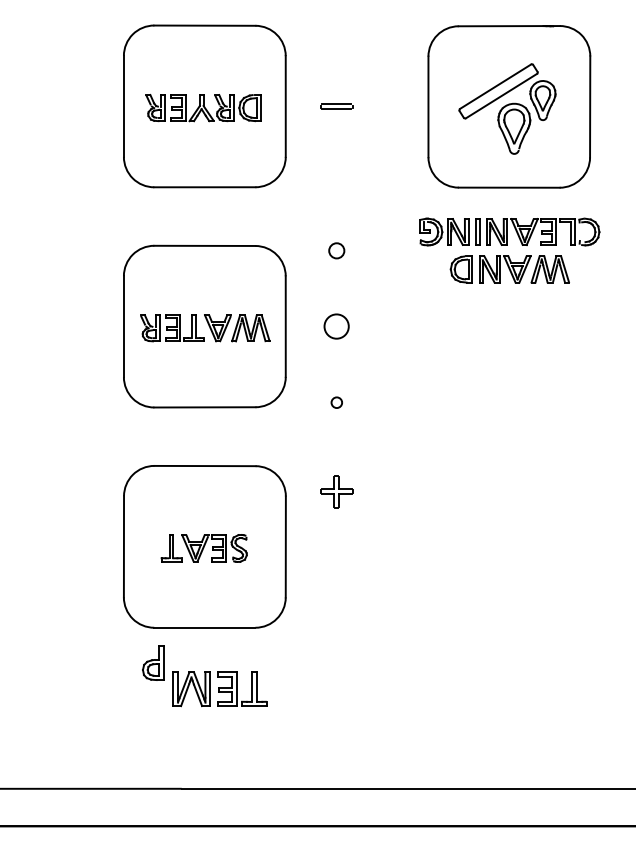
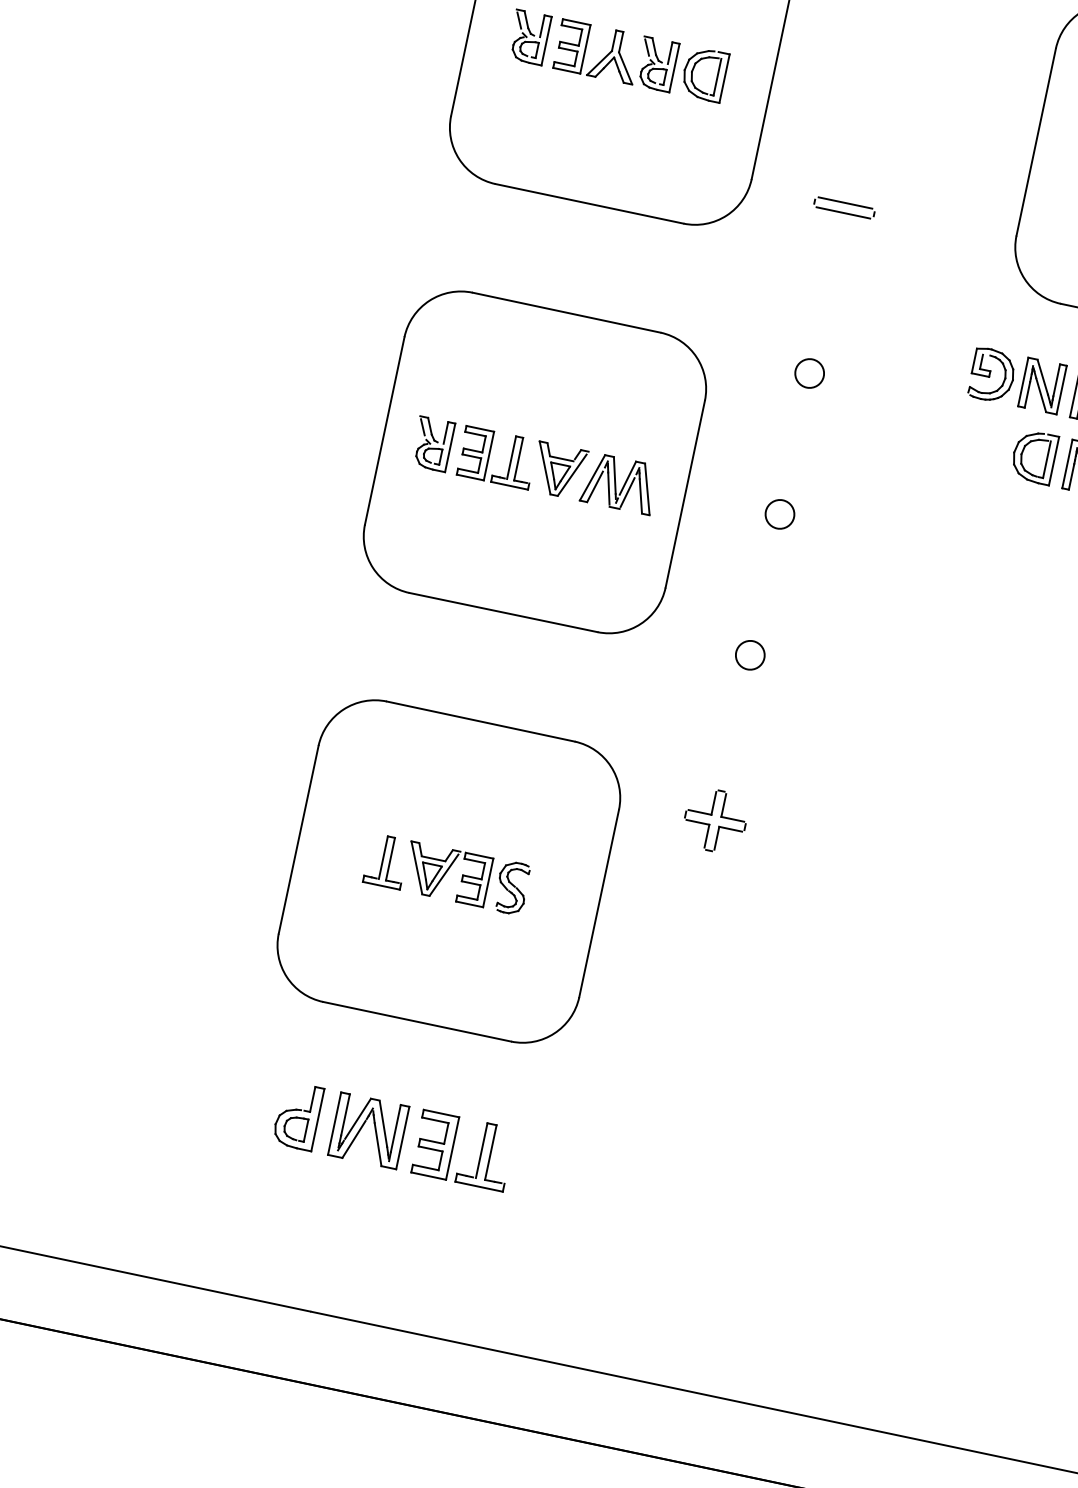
part: (336, 106) -> (844, 207), moved
circle: (336, 326) -> (779, 513), size x0.62
circle: (336, 402) -> (749, 654), size x1.43
part: (153, 662) -> (298, 1114), moved

